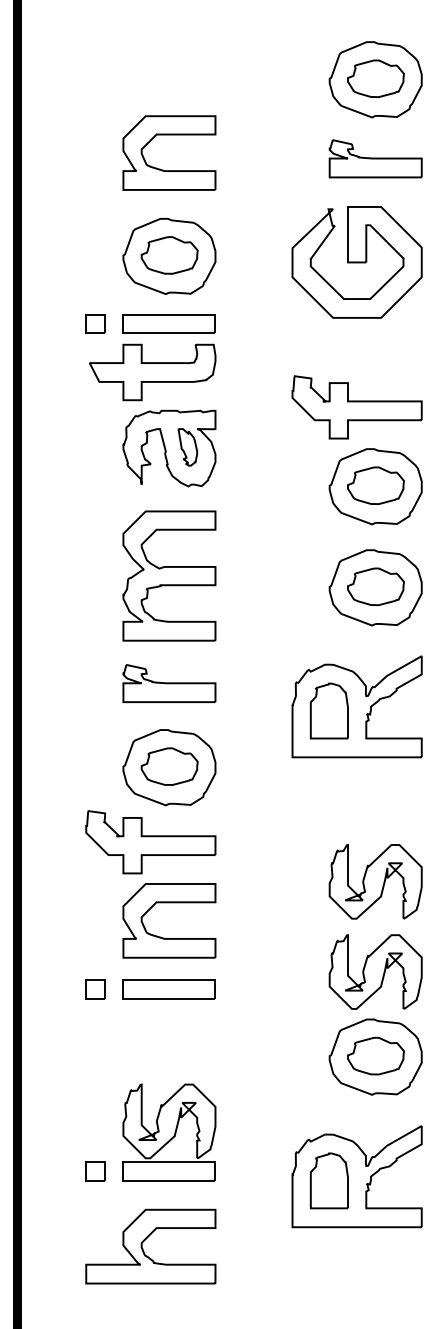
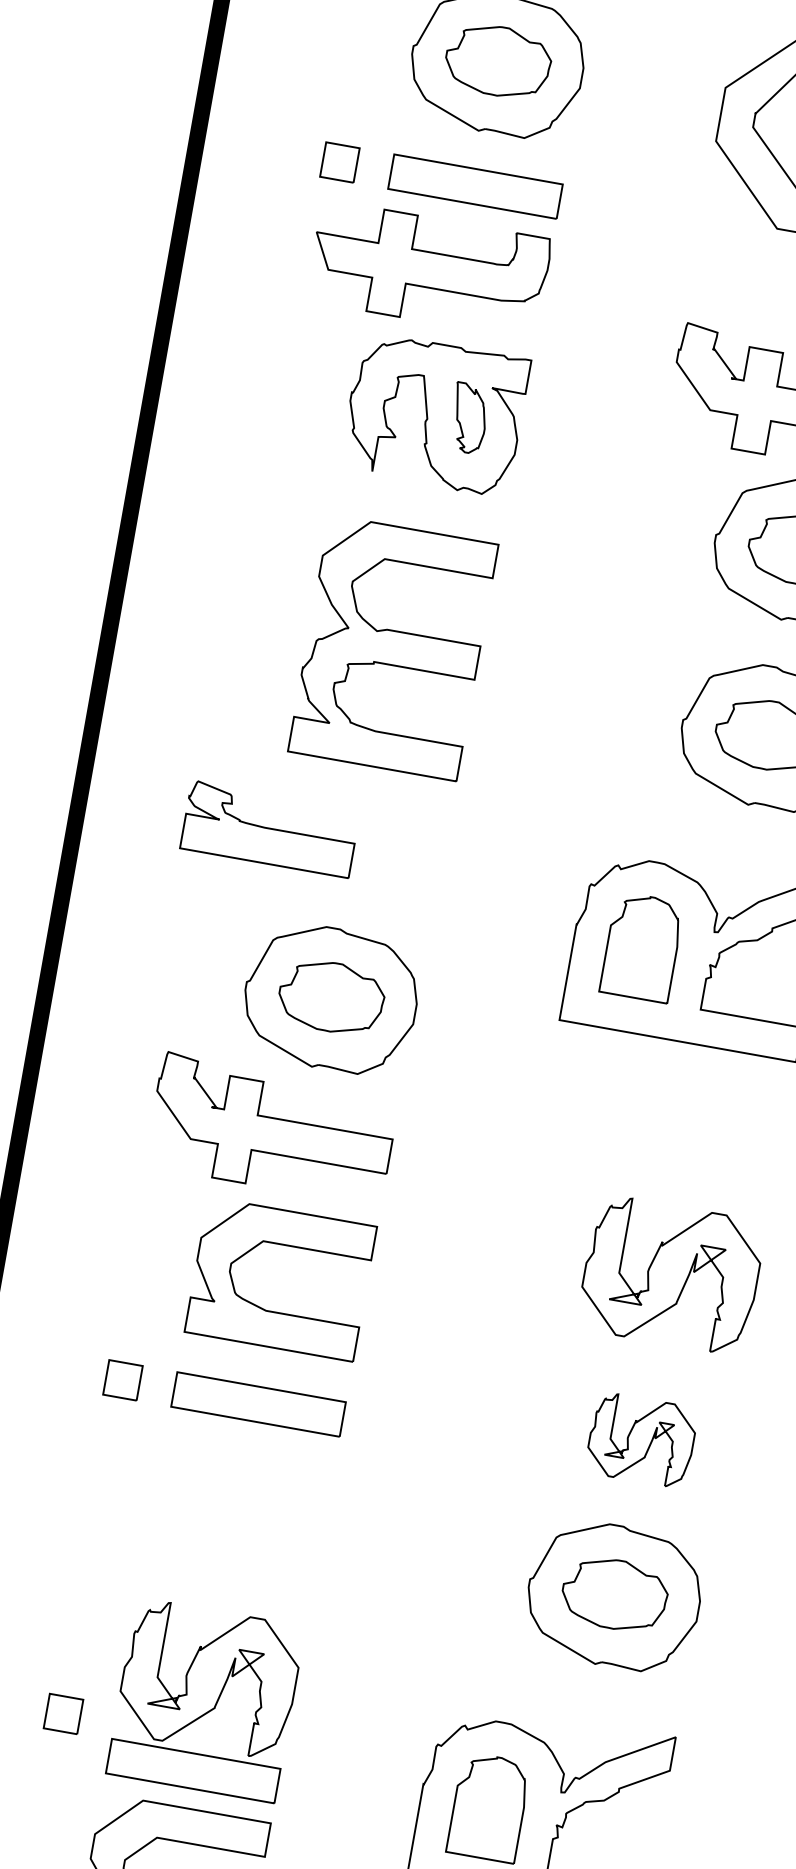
part: (169, 683) -> (270, 829), moved
part: (375, 971) -> (641, 1439), size x0.6
part: (169, 1132) -> (206, 1699), moved

